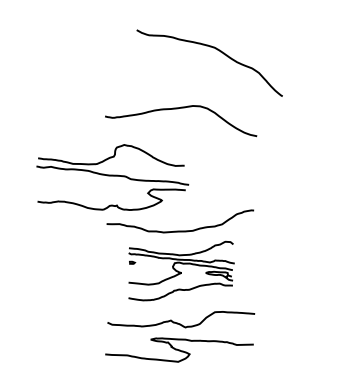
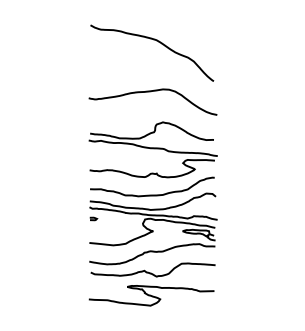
curve: (217, 50) -> (158, 42), moved
part: (111, 177) -> (152, 149), moved
part: (181, 270) -> (153, 228), size x1.43

